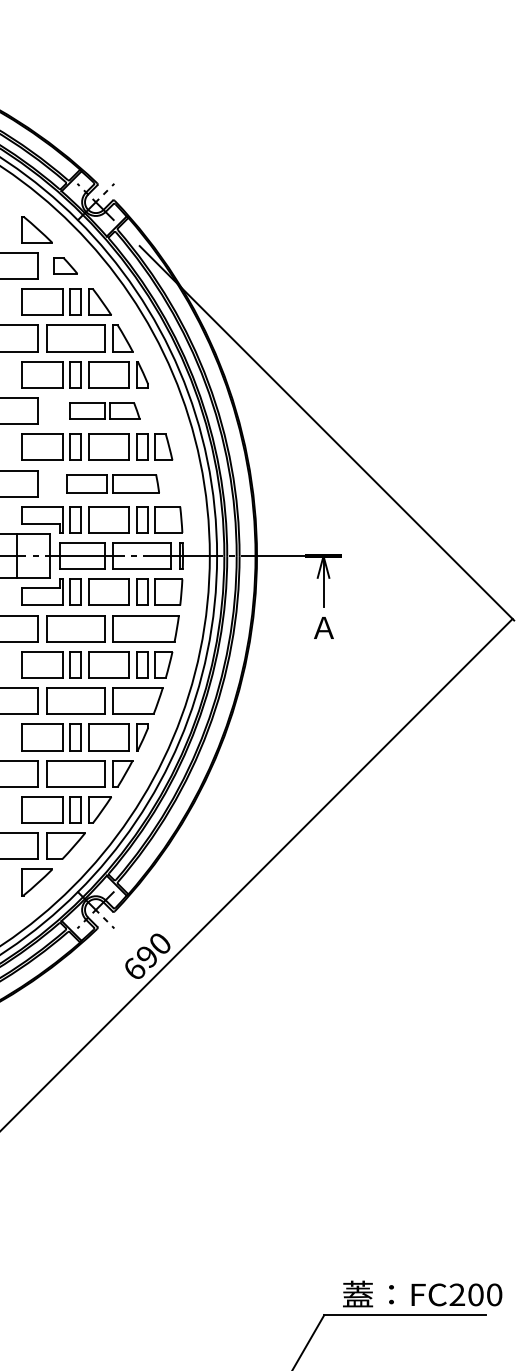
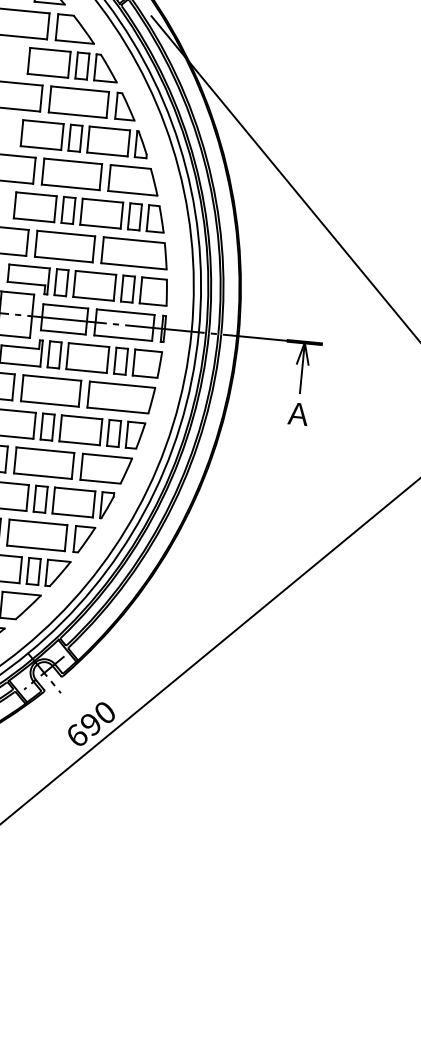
part: (65, 265) -> (75, 28), size x1.67
part: (104, 410) -> (100, 176), size x1.67
part: (112, 483) -> (101, 250), size x1.43

